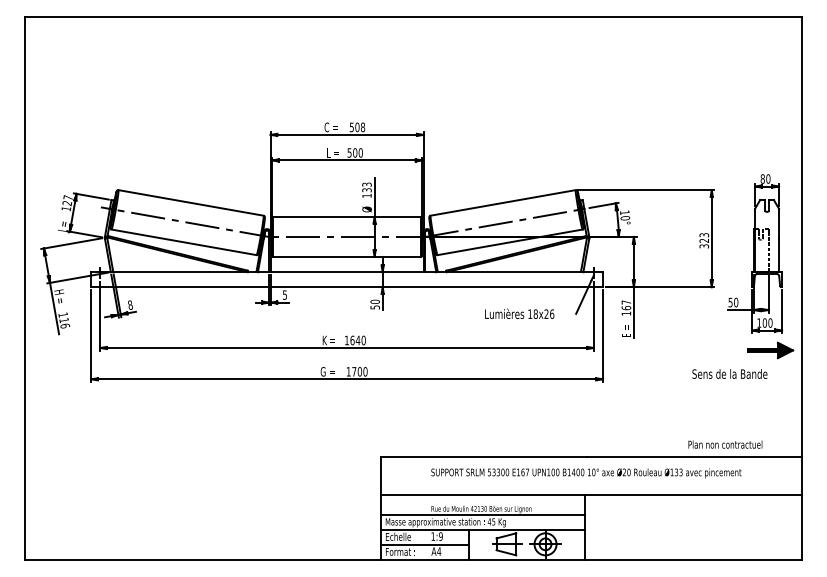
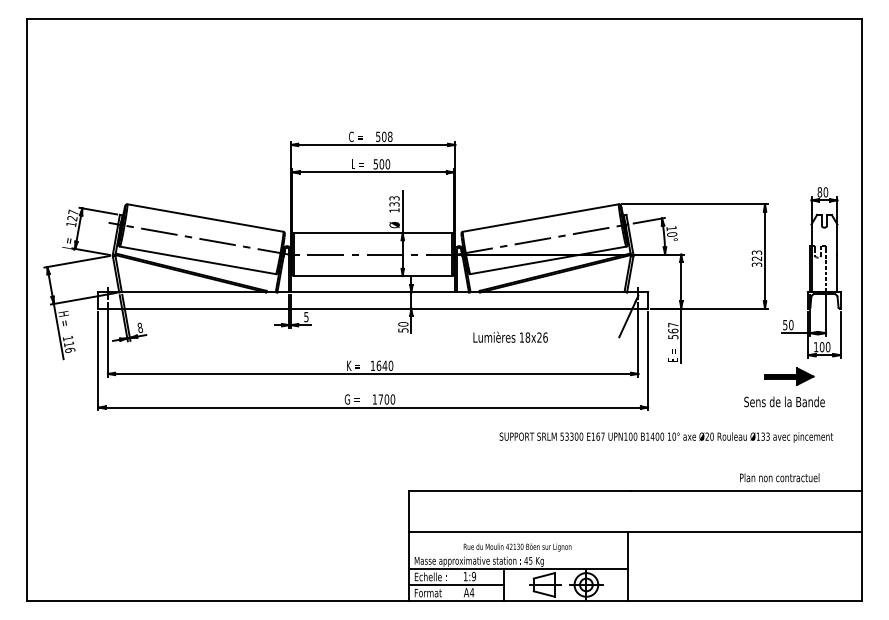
text: (519, 313) -> (510, 336), moved
text: (626, 314) -> (673, 337), 167 -> 567
part: (770, 350) -> (789, 376), moved
text: (585, 473) -> (665, 437), moved
line: (482, 515) -> (518, 553), removed

